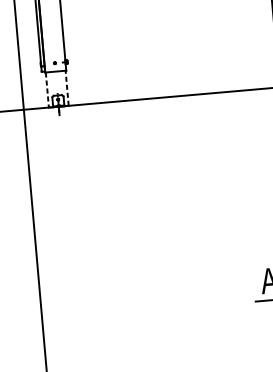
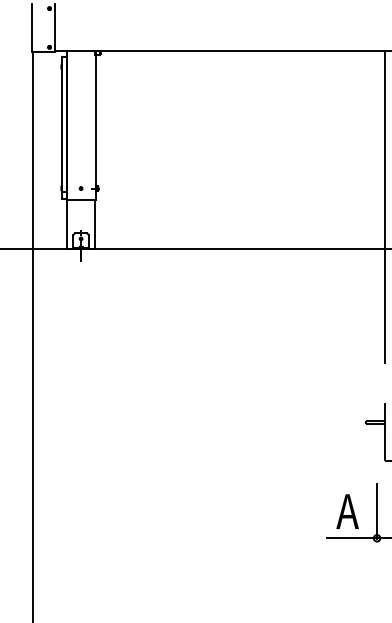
line: (66, 87) -> (94, 223), dashed -> solid
line: (47, 90) -> (67, 224), dashed -> solid

